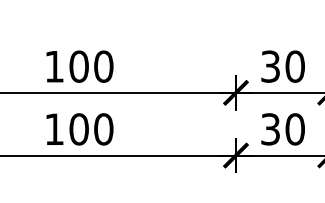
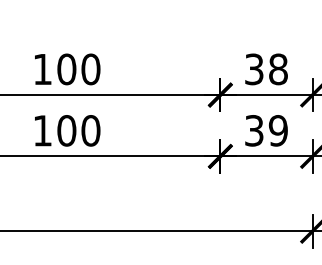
text: (295, 66) -> (278, 69), 30 -> 38
text: (294, 129) -> (277, 130), 30 -> 39

